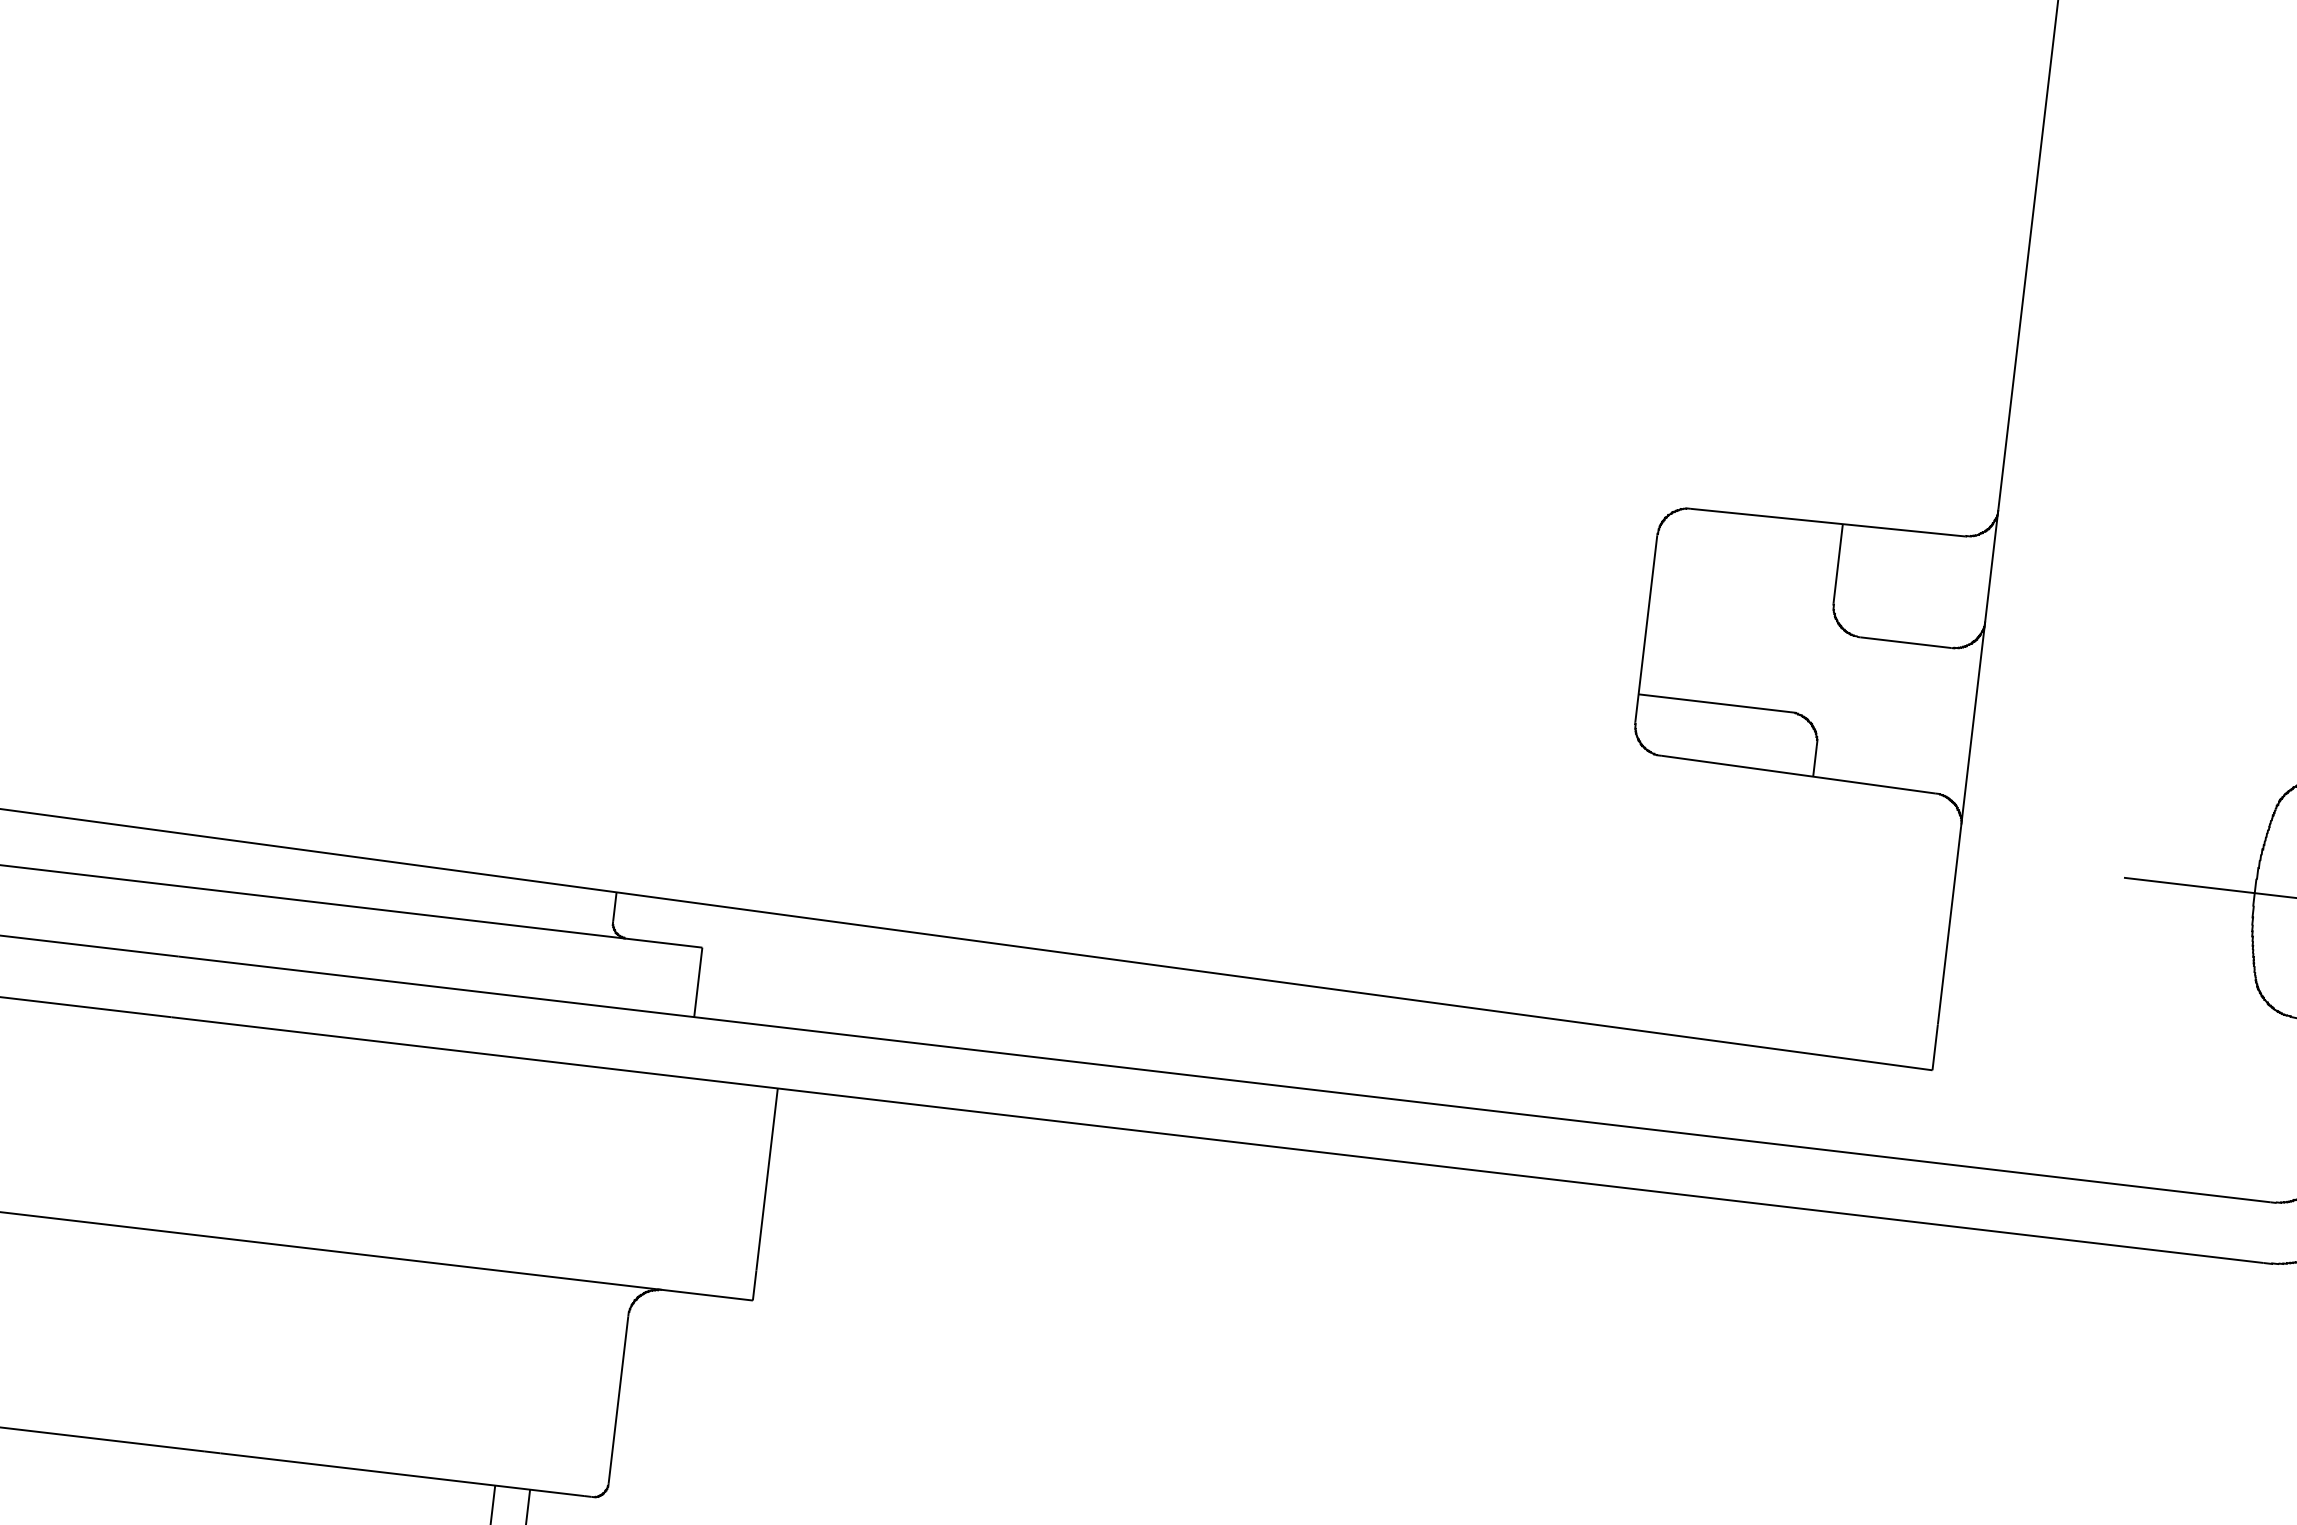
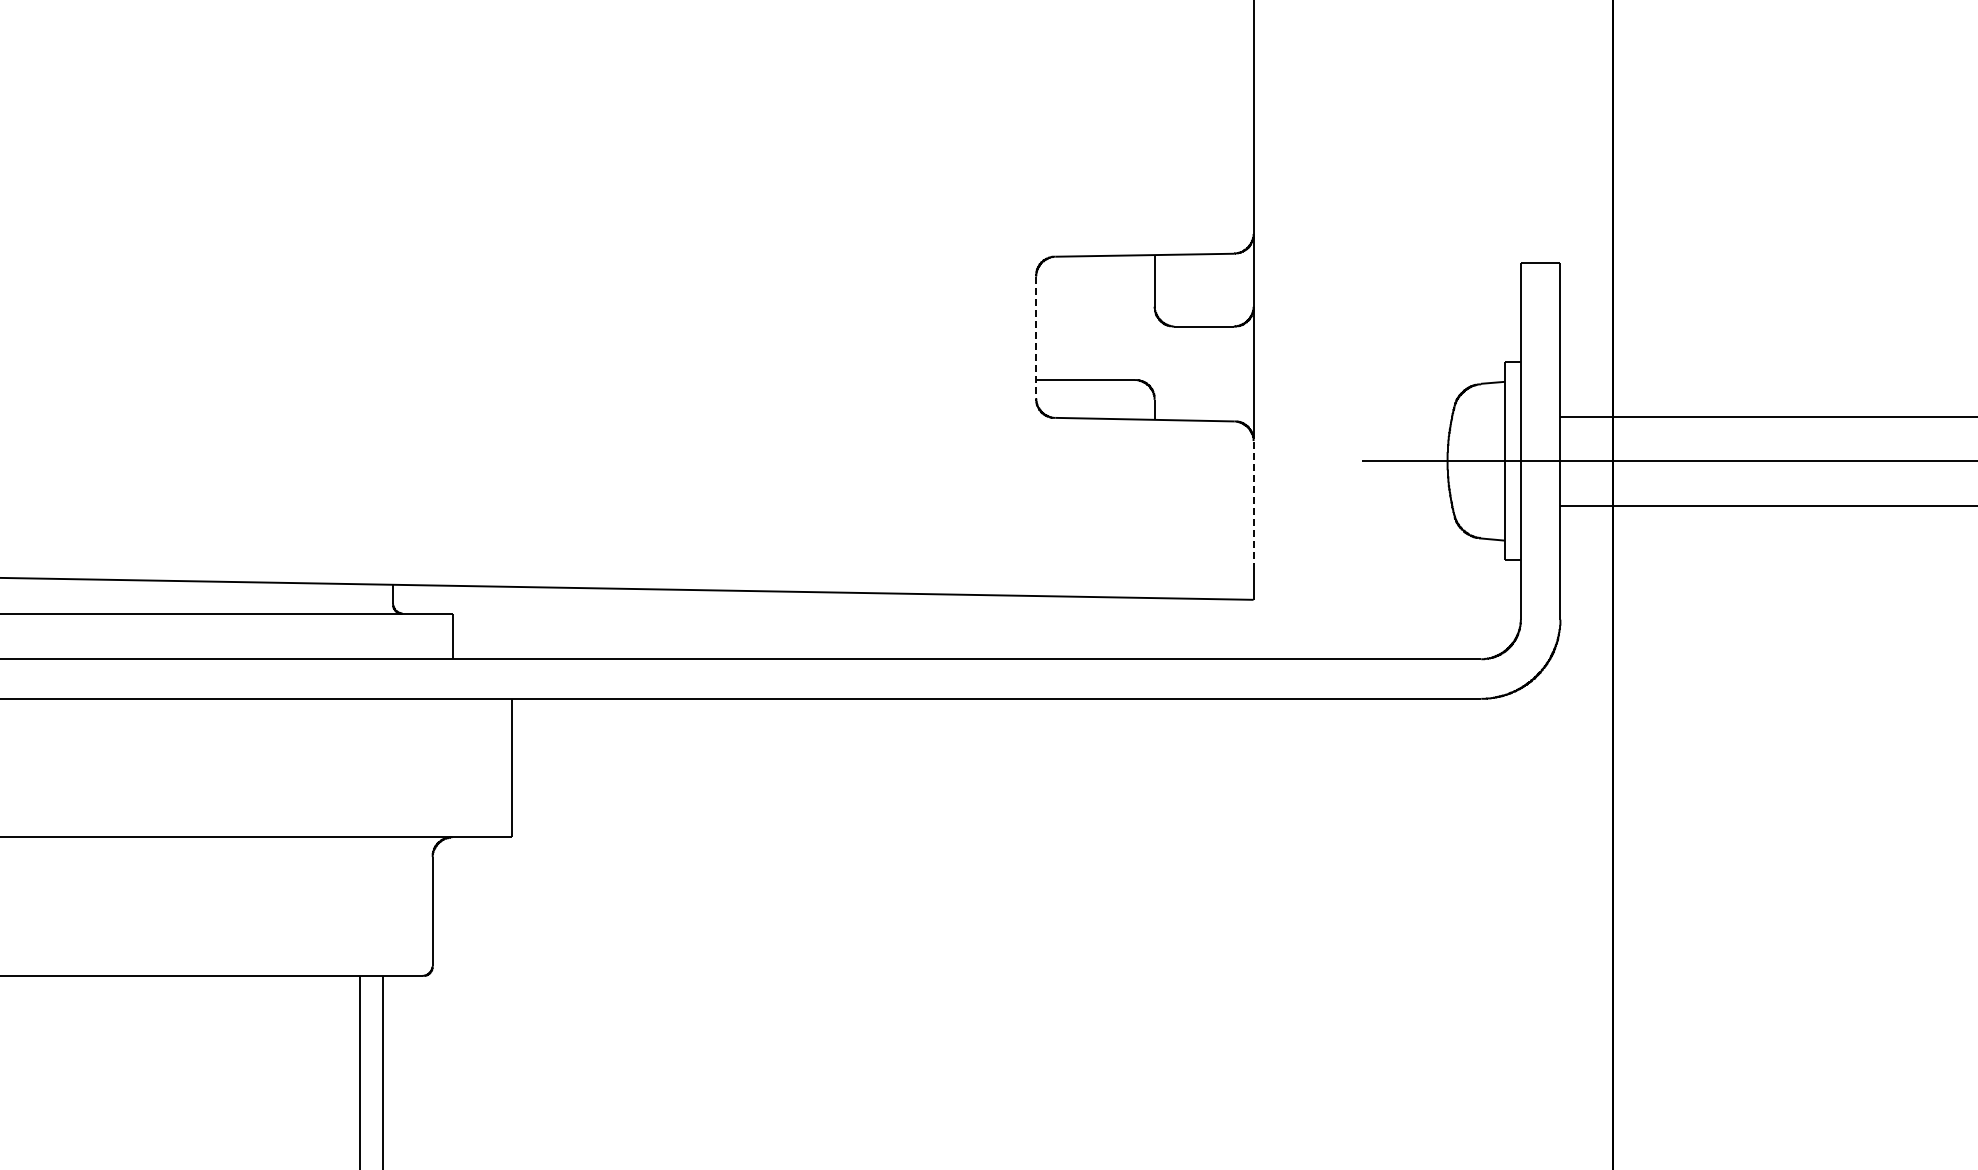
line: (1645, 629) -> (1035, 337), solid -> dashed
line: (1949, 925) -> (1253, 505), solid -> dashed

